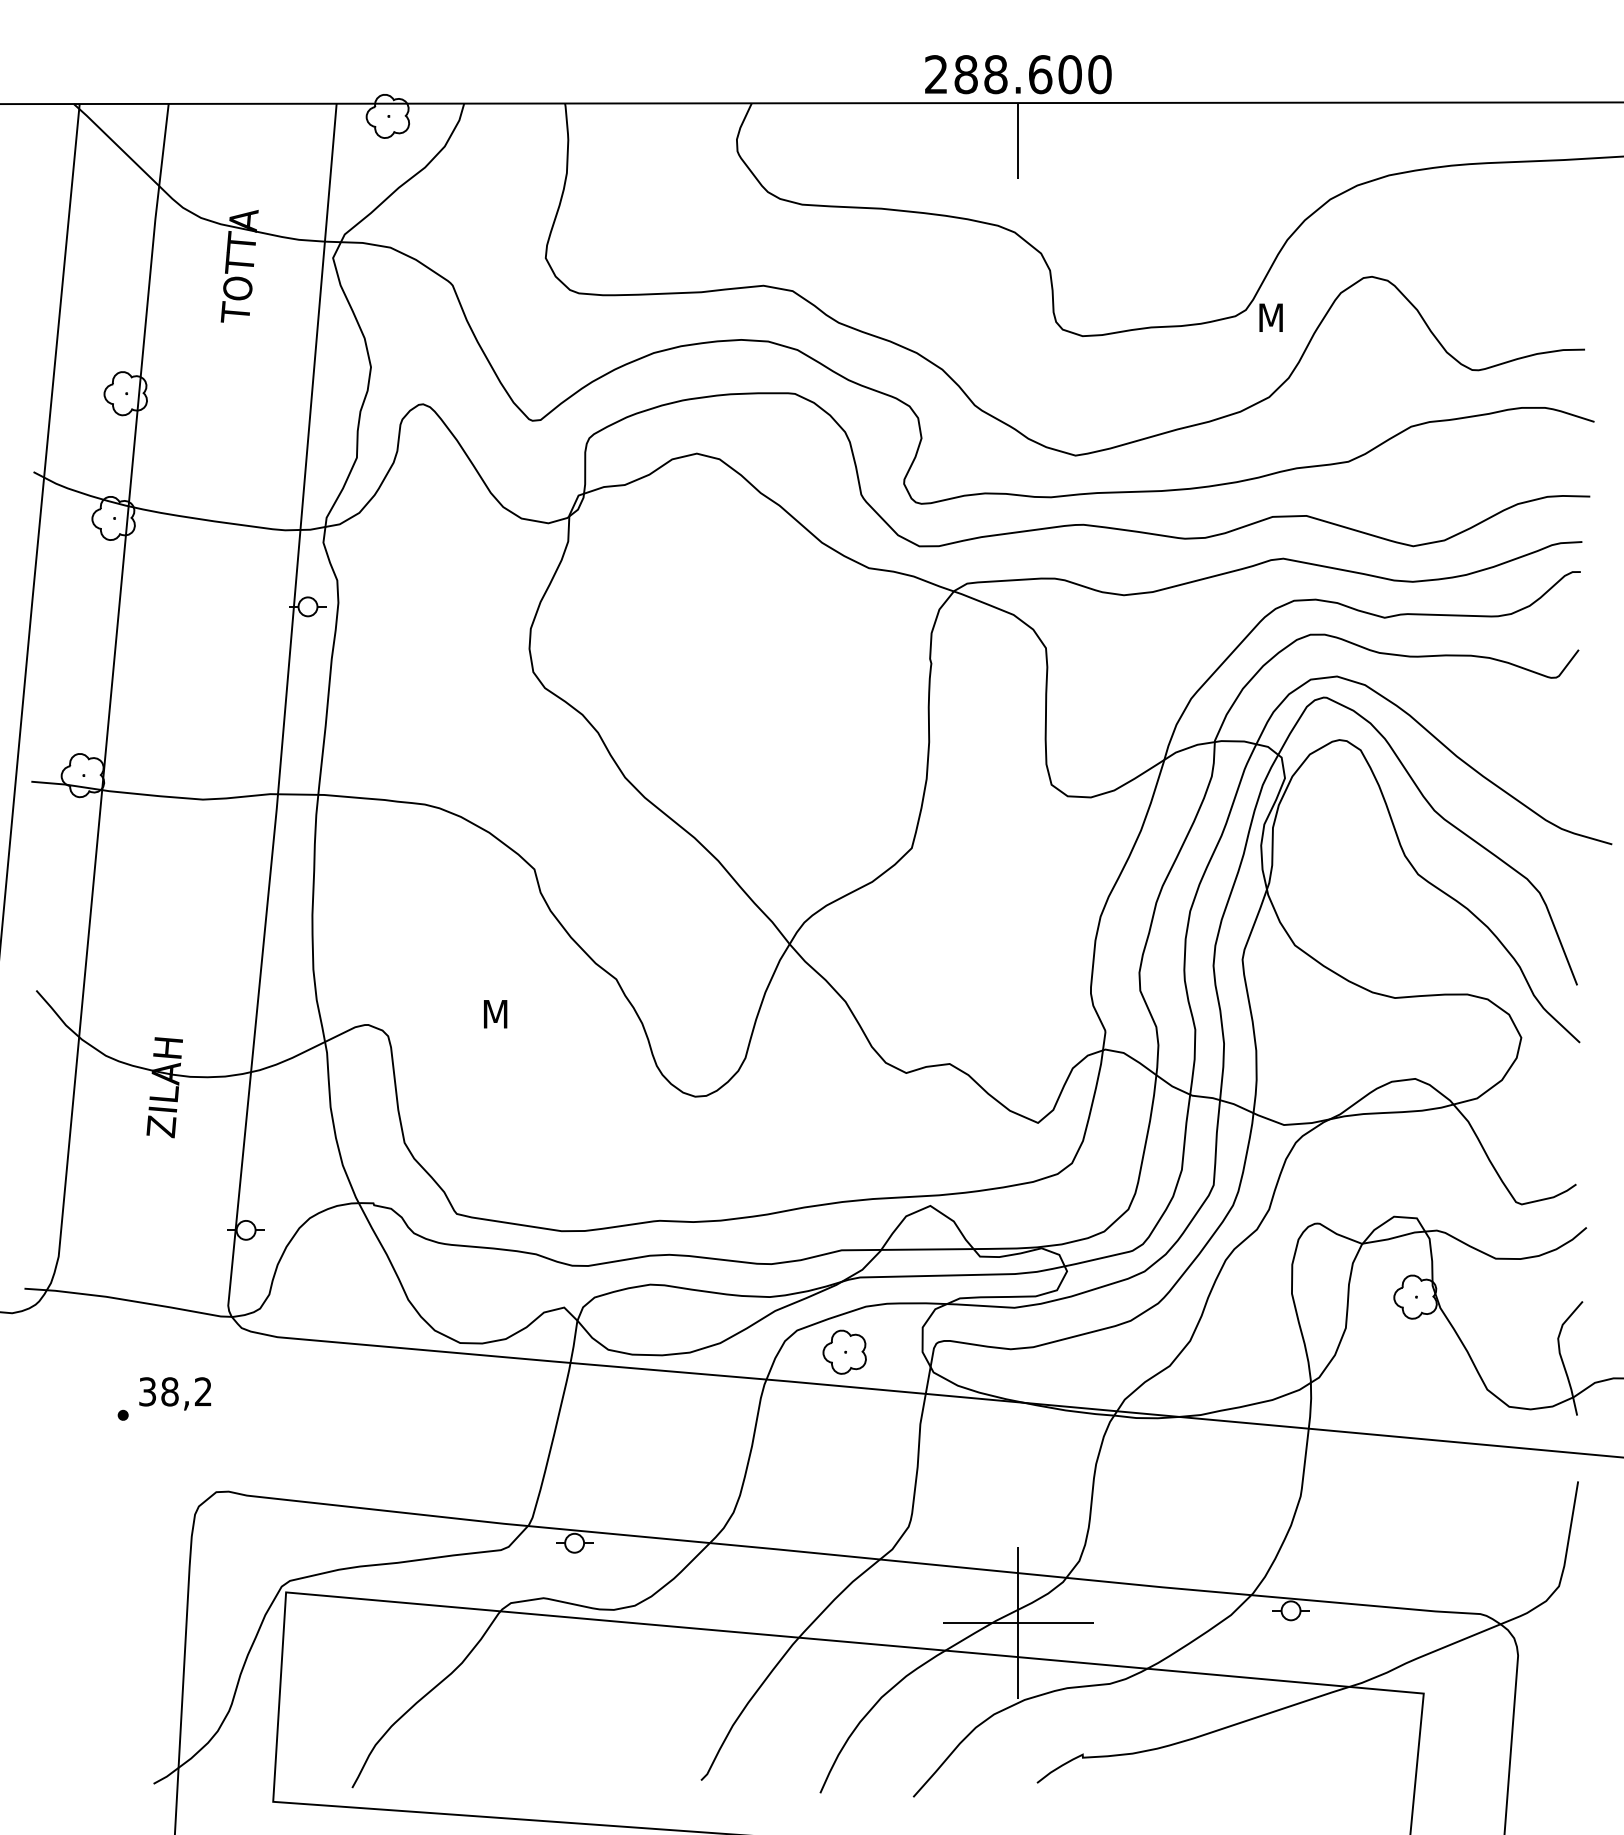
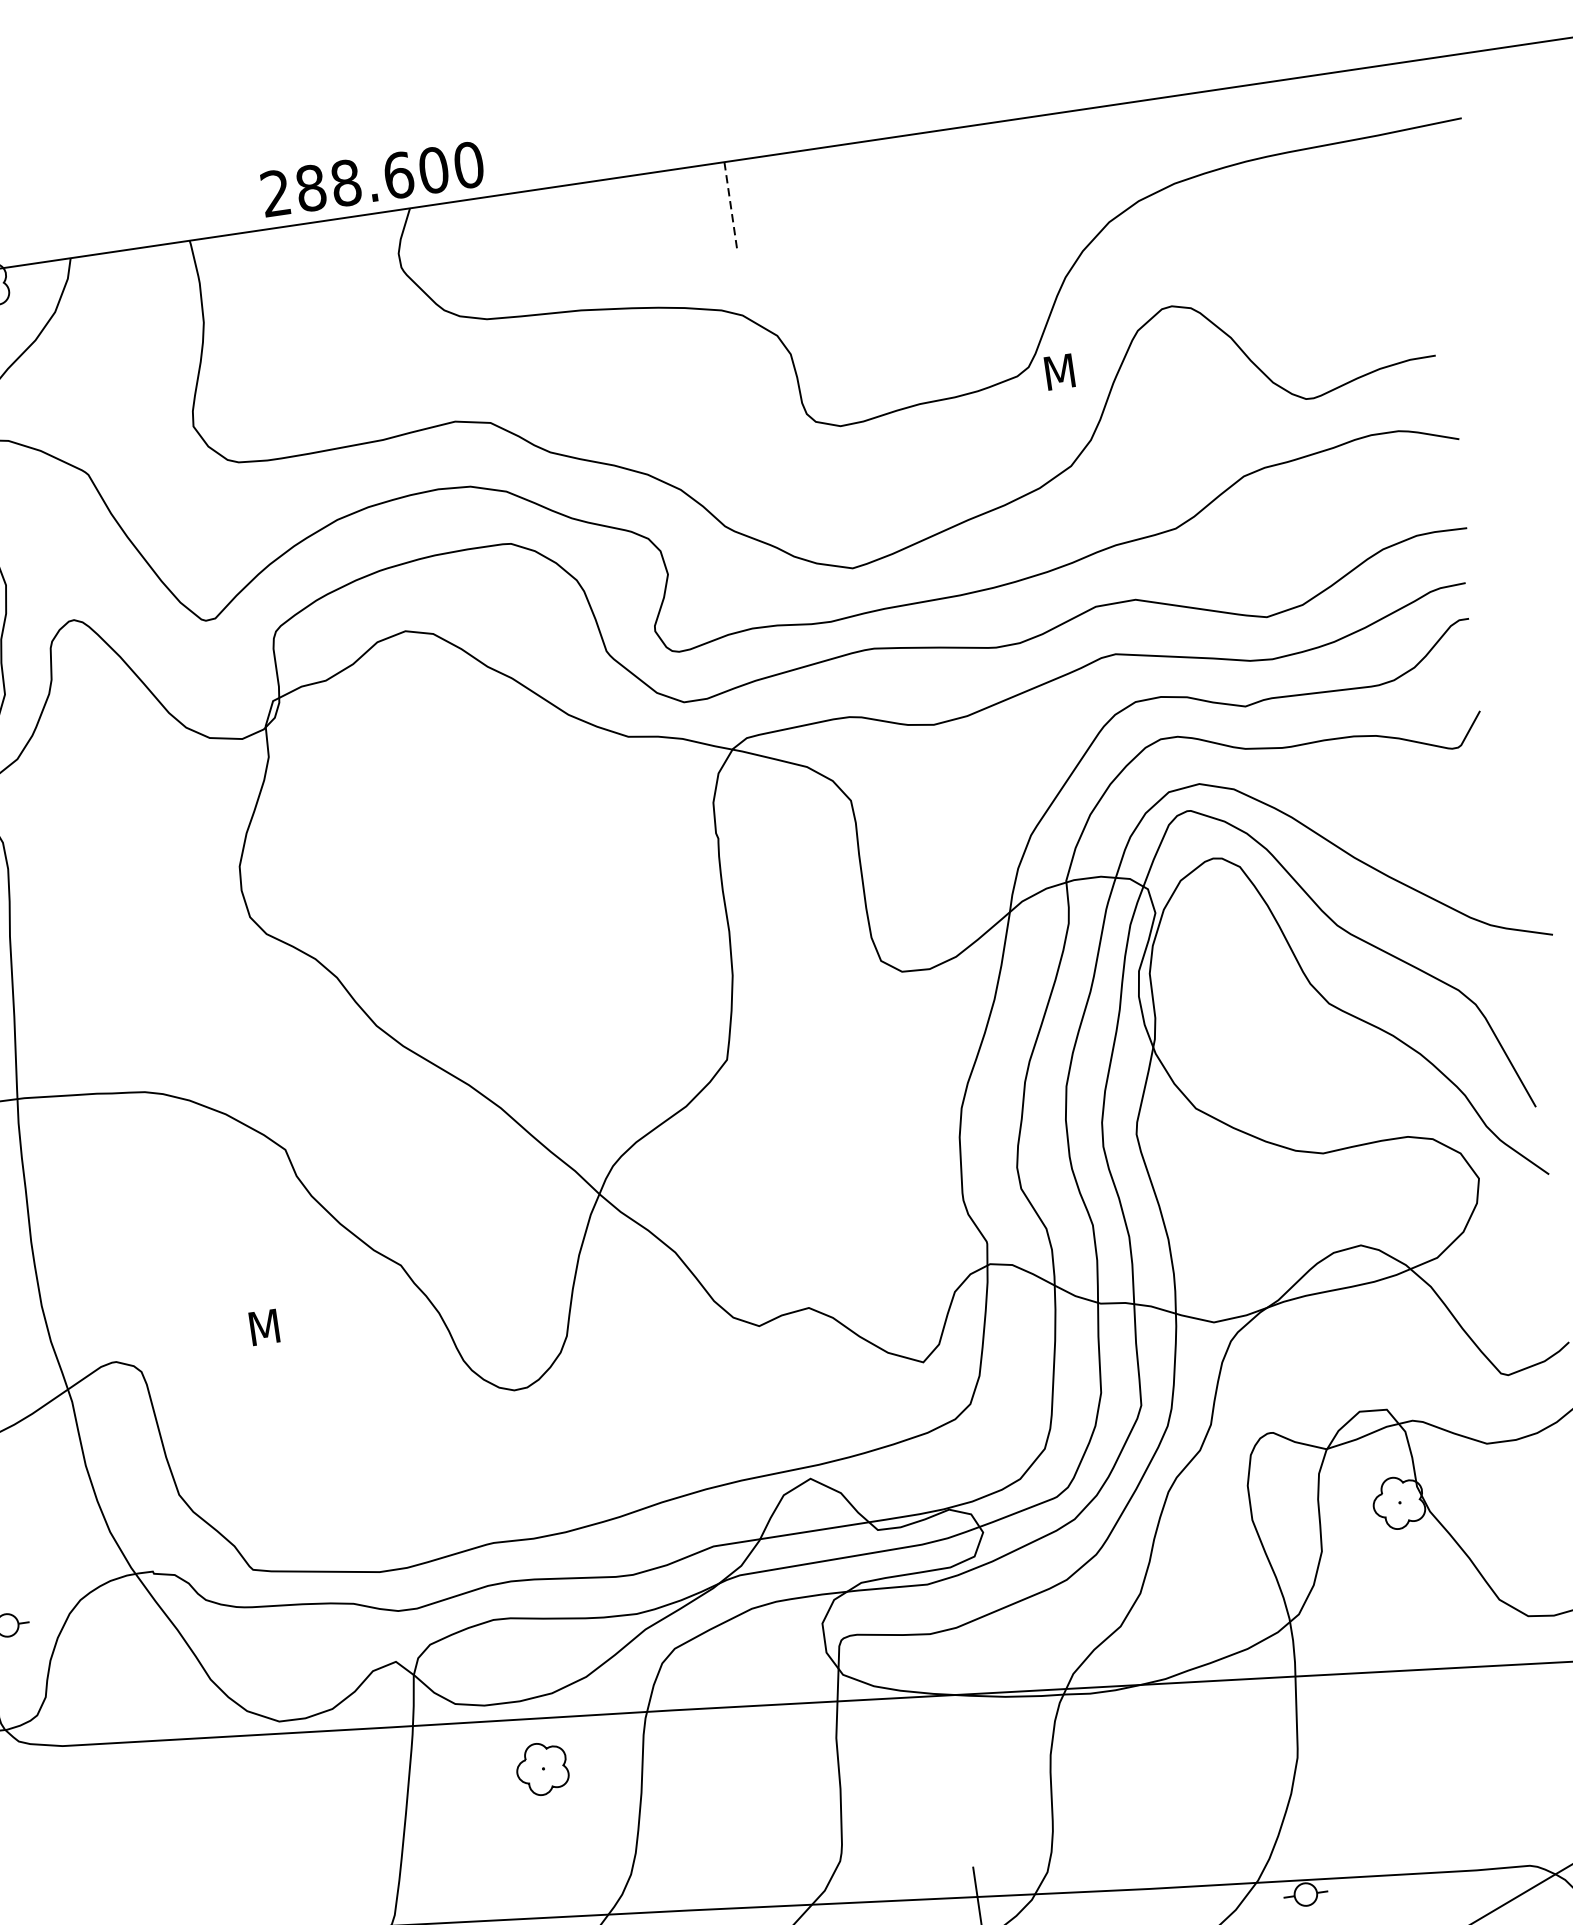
text: (1018, 74) -> (372, 179), moved
line: (1018, 140) -> (731, 206), solid -> dashed
part: (844, 1351) -> (541, 1768), moved

